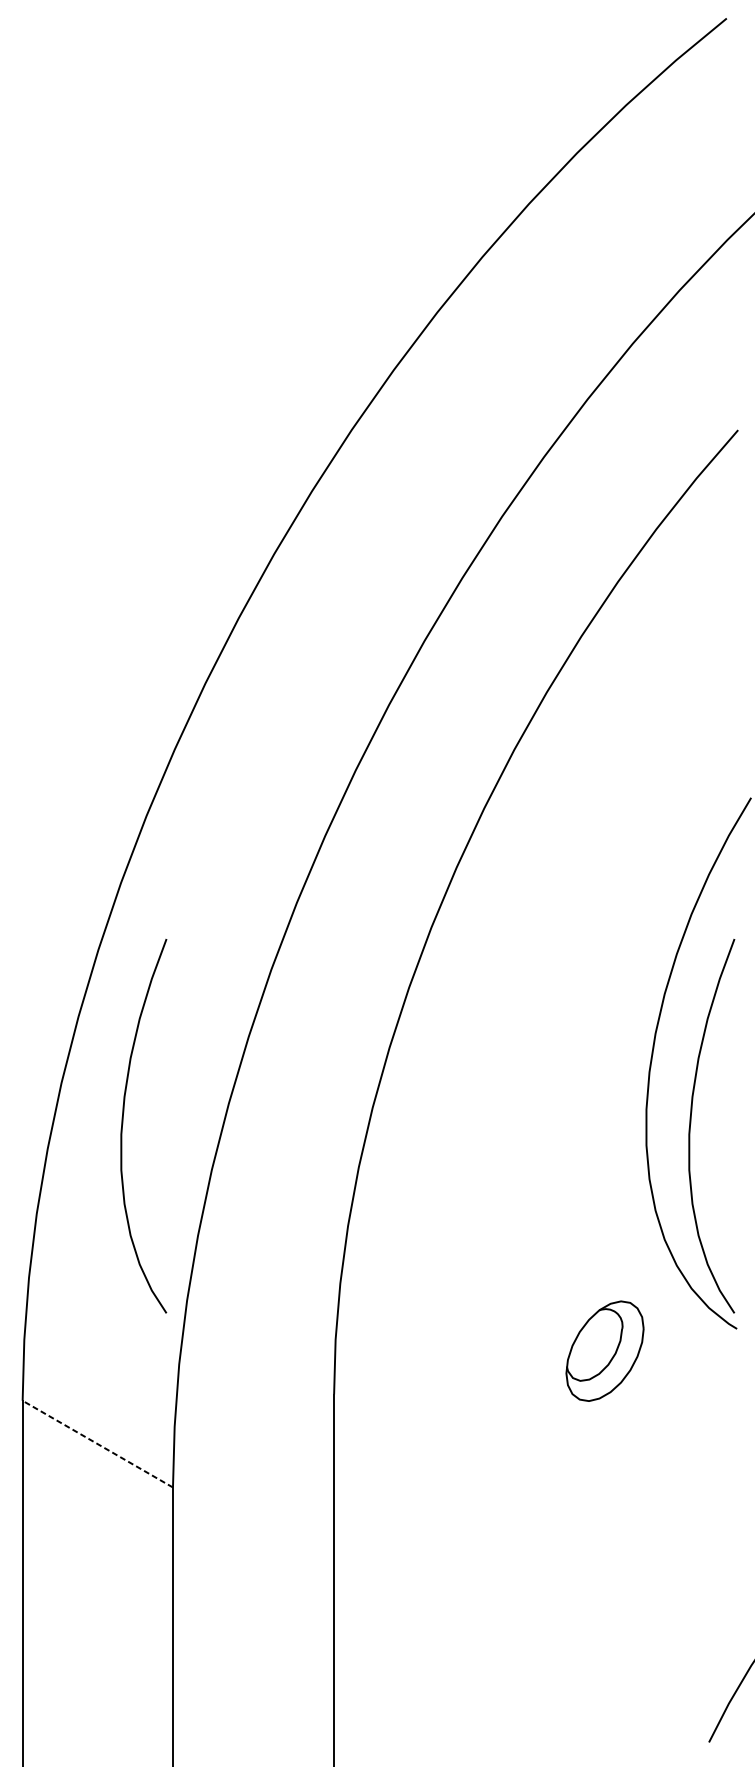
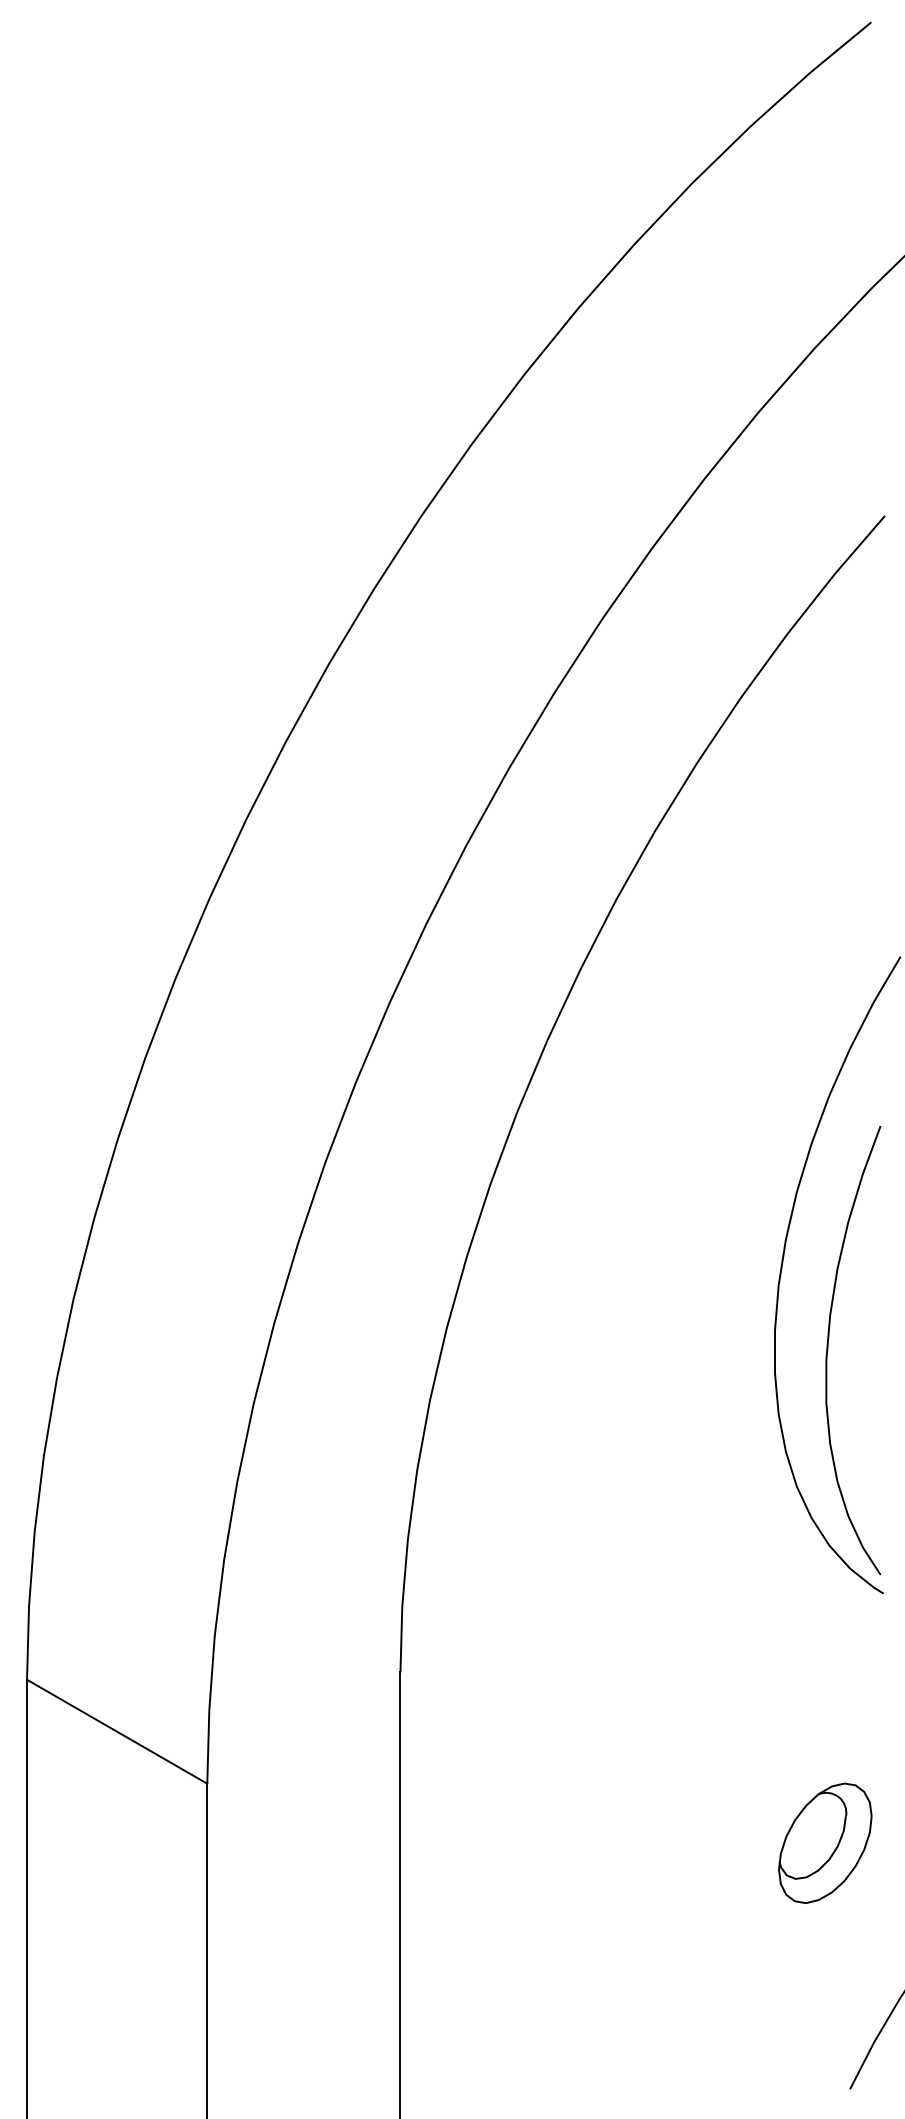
curve: (123, 1126) -> (147, 1350), removed
part: (605, 1350) -> (825, 1842), moved
line: (97, 1443) -> (116, 1731), dashed -> solid

